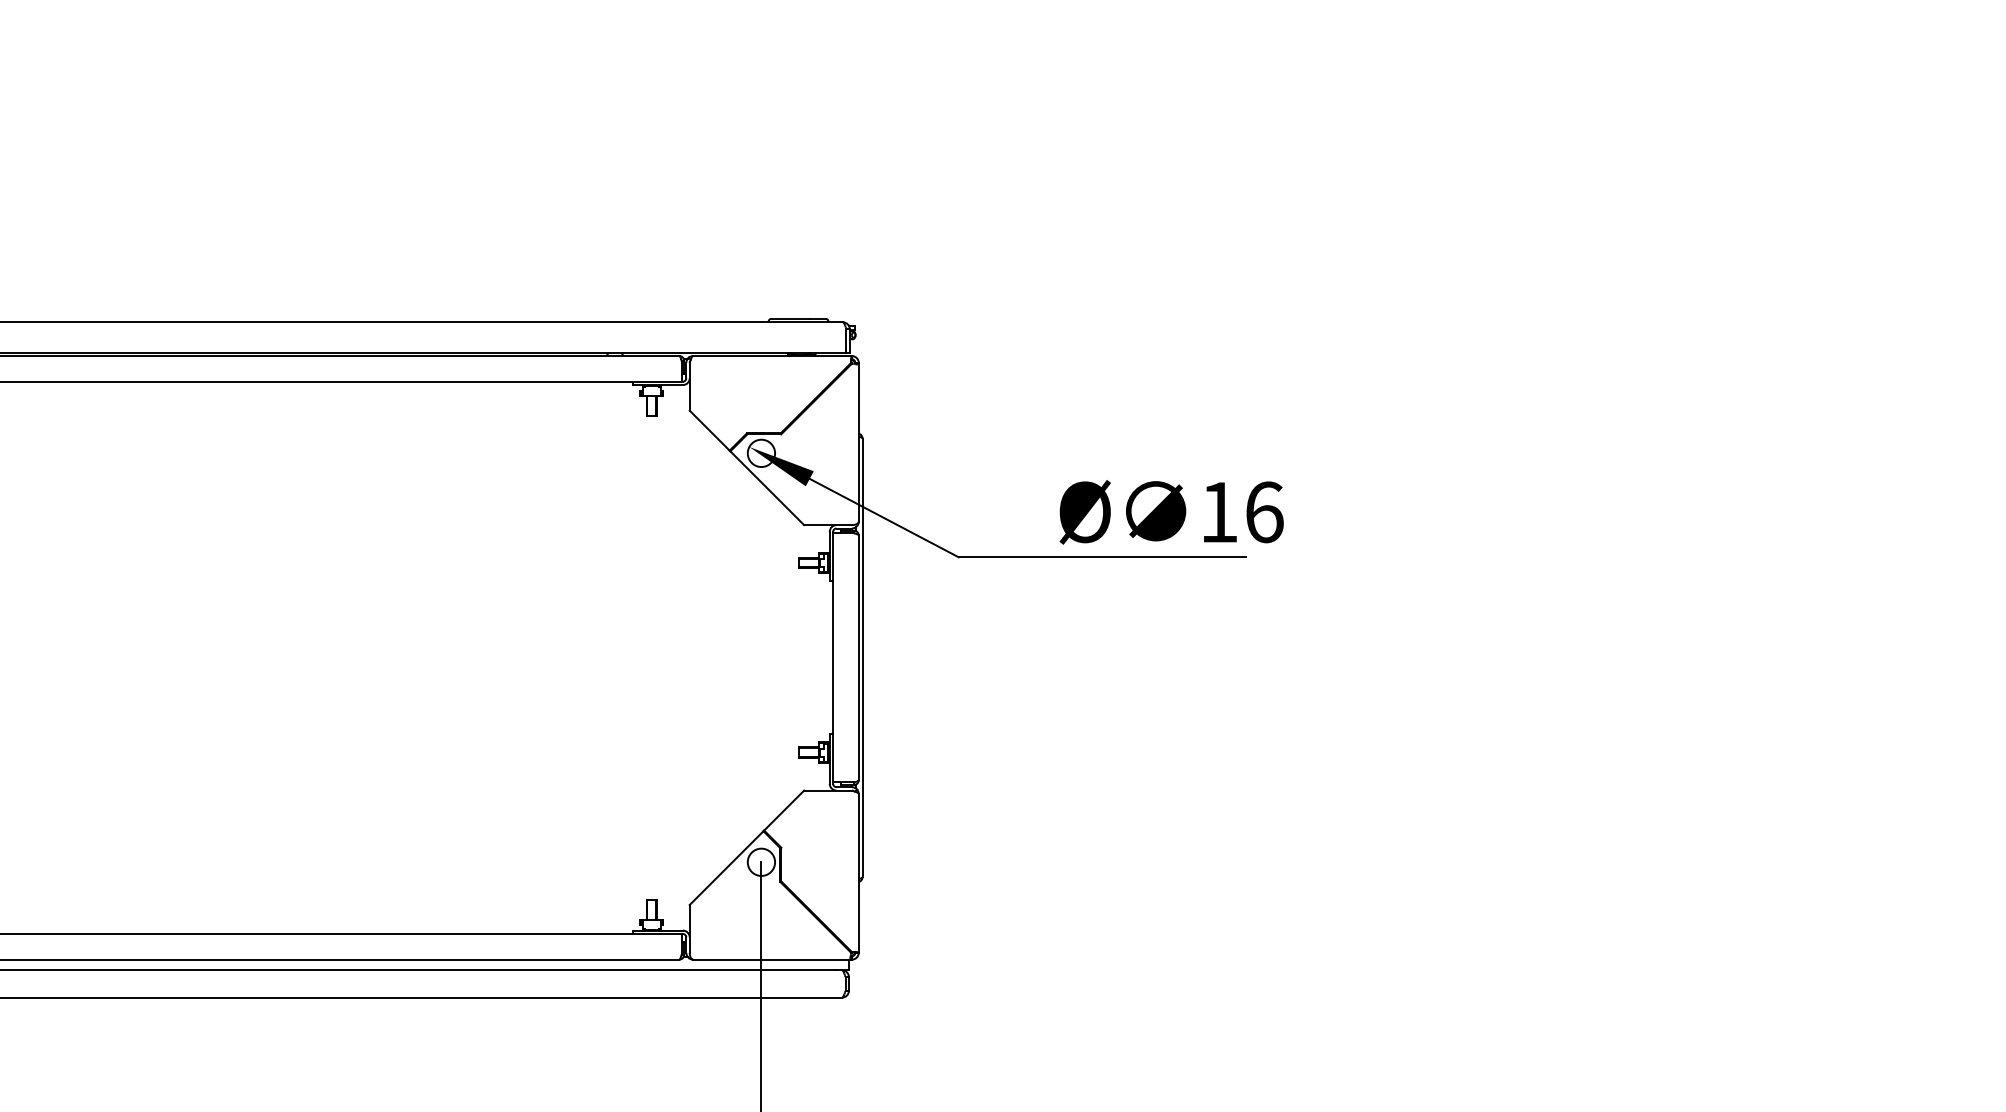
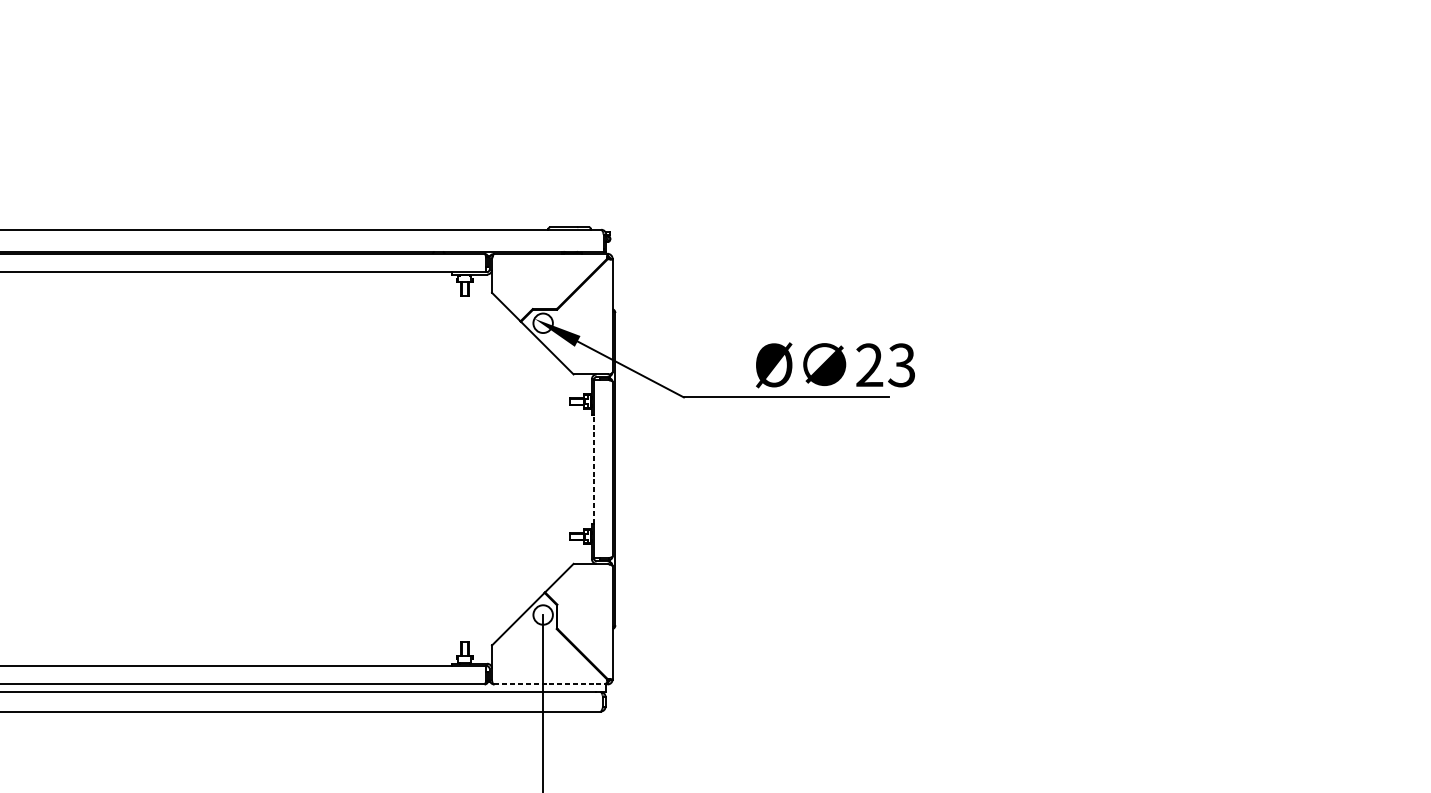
text: (1241, 512) -> (885, 365), 16 -> 23
line: (833, 657) -> (594, 468), solid -> dashed
line: (772, 959) -> (551, 684), solid -> dashed

